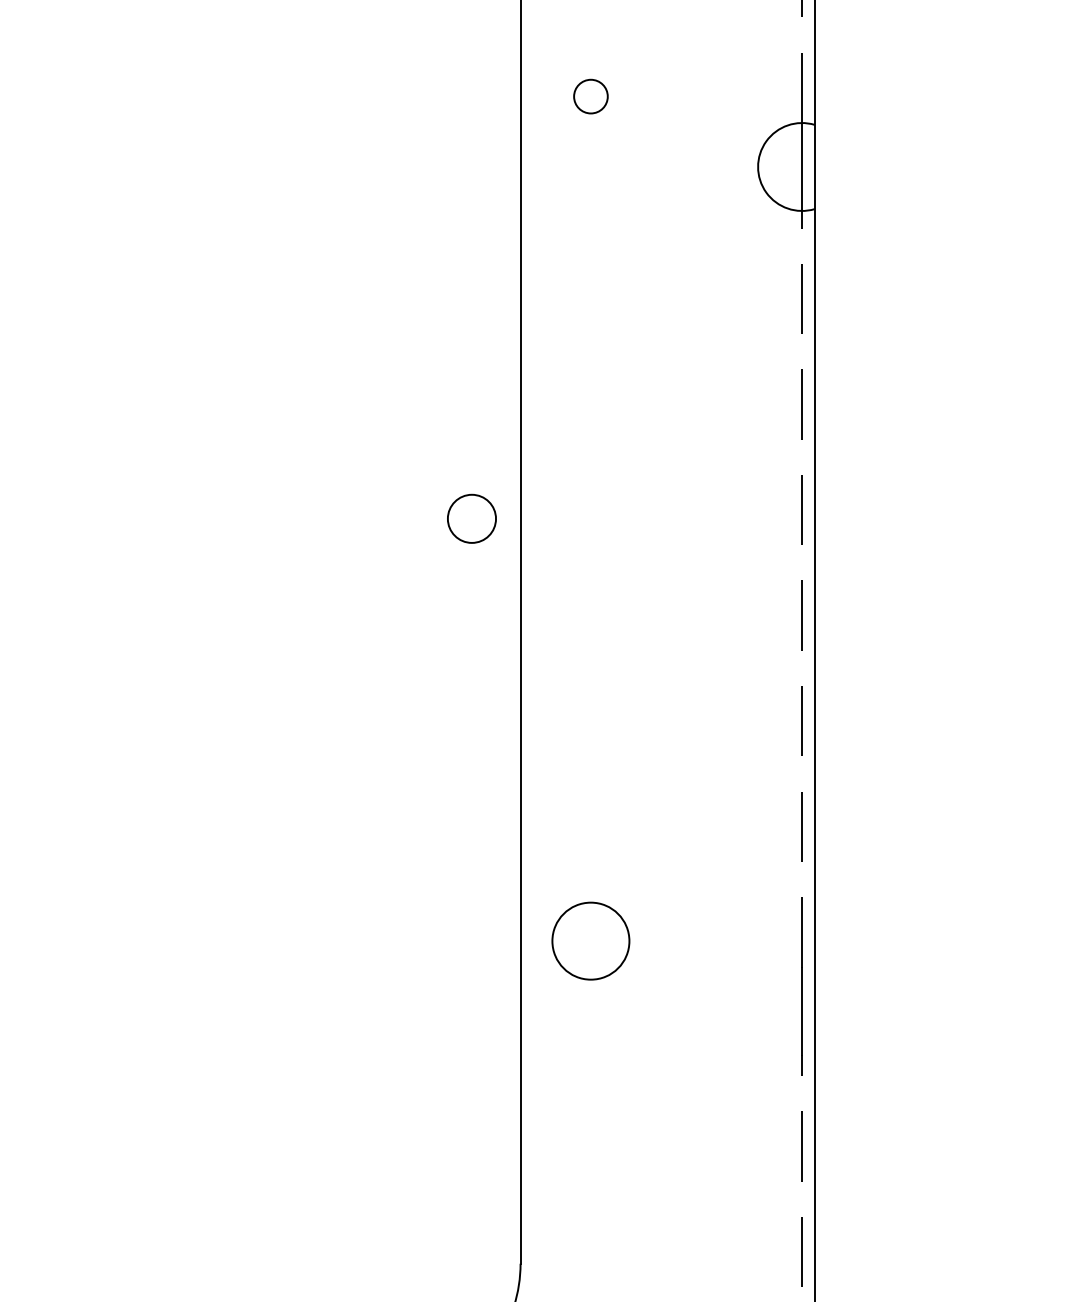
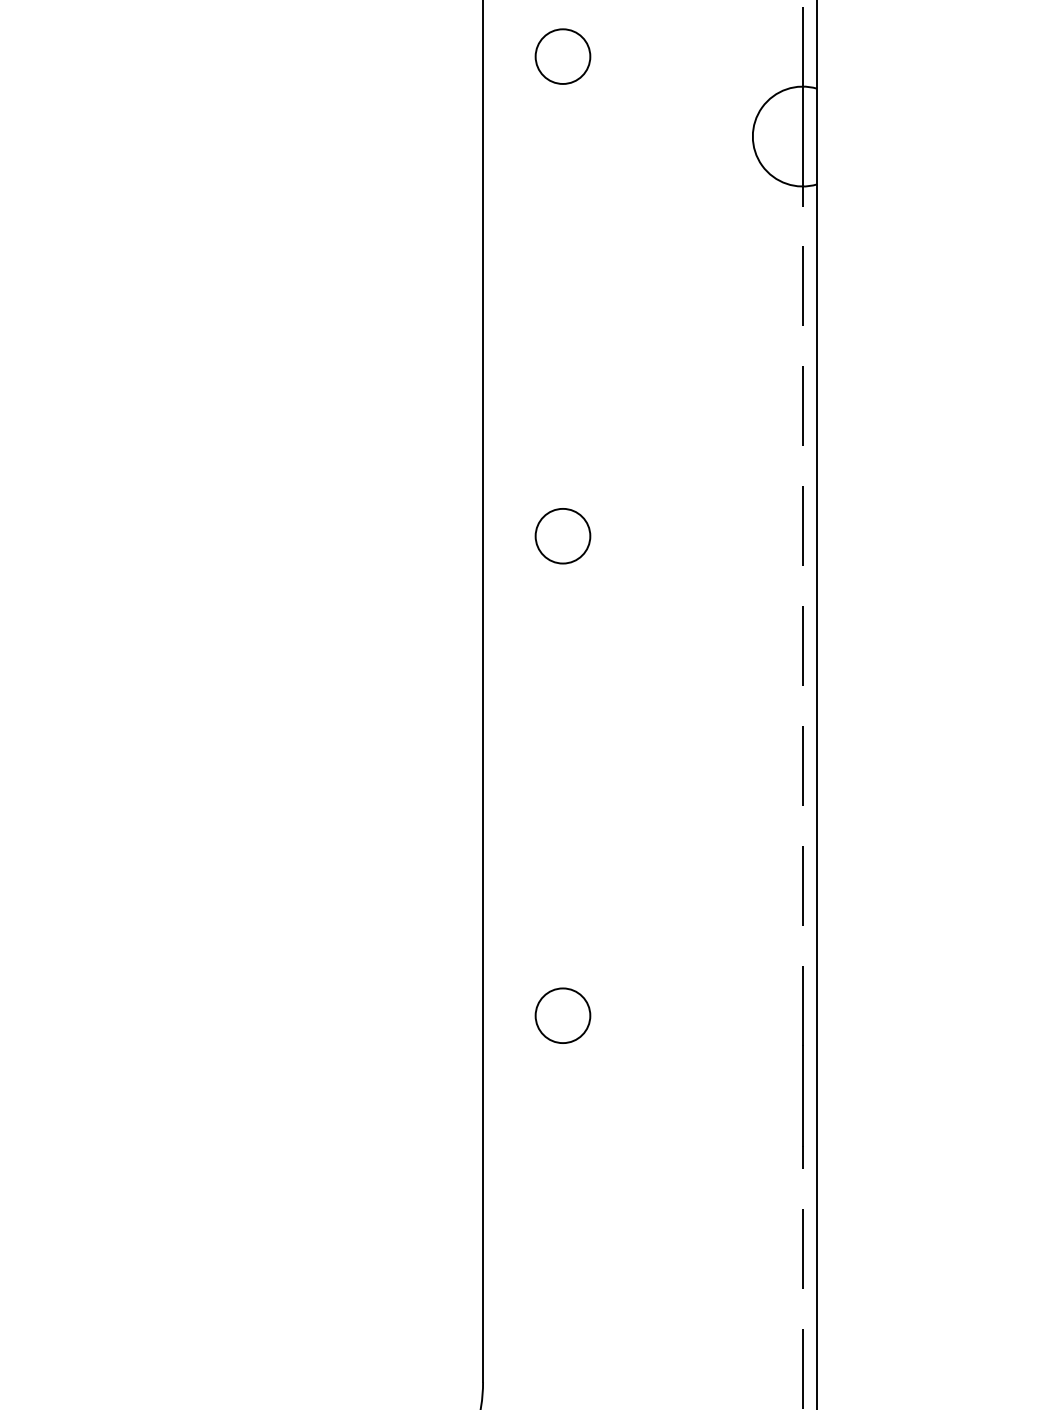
circle: (590, 96) -> (562, 56), size x1.43
circle: (471, 518) -> (562, 535), moved
circle: (590, 940) -> (562, 1015), size x0.62

